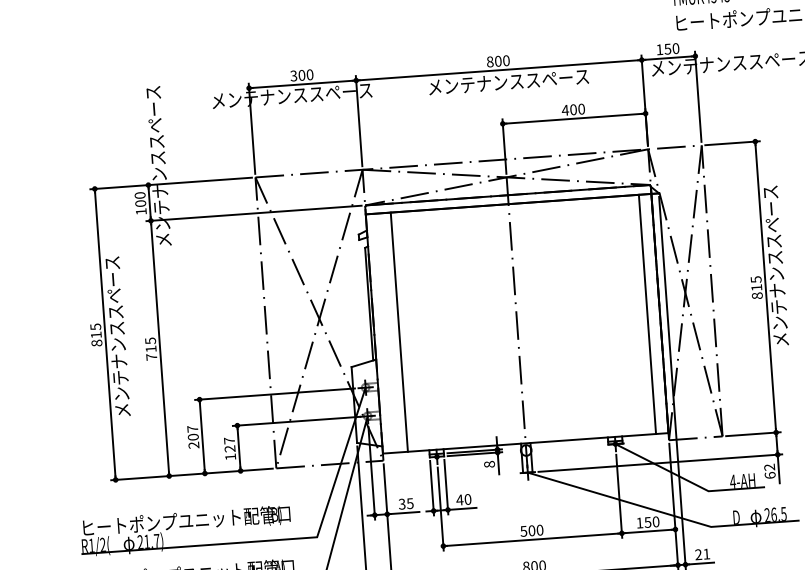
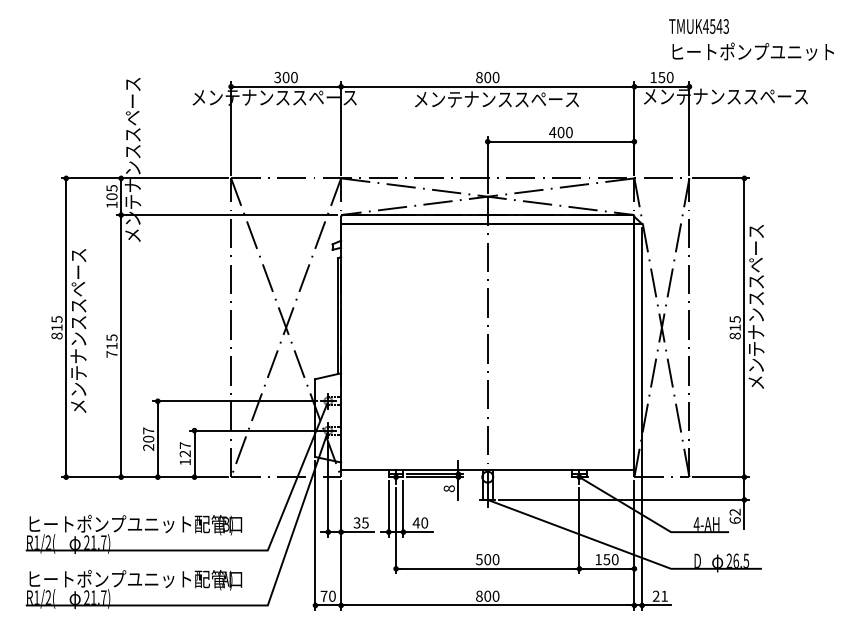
text: (139, 195) -> (111, 188), 100 -> 105
line: (647, 313) -> (621, 346), removed
line: (399, 331) -> (366, 346), removed

